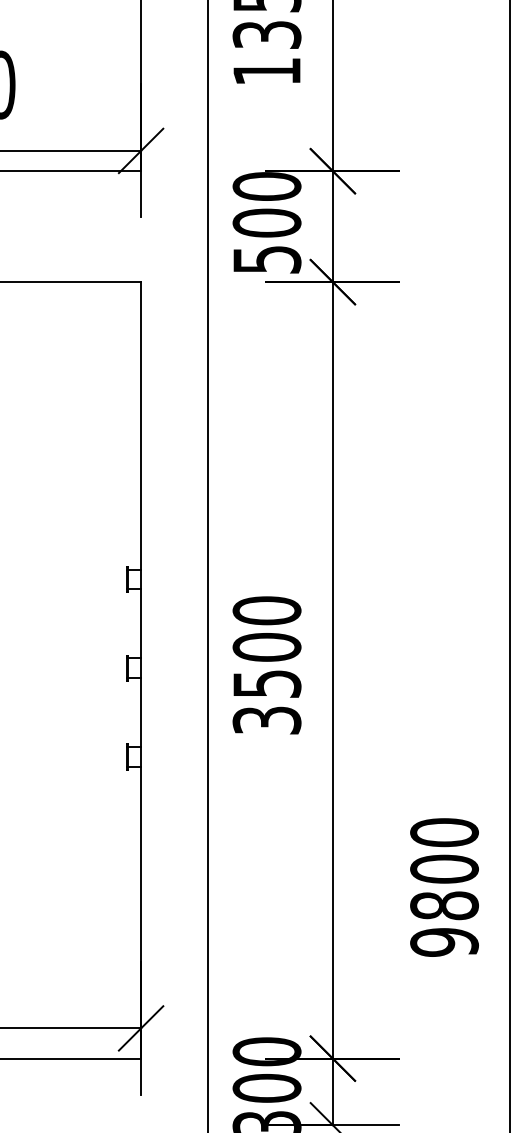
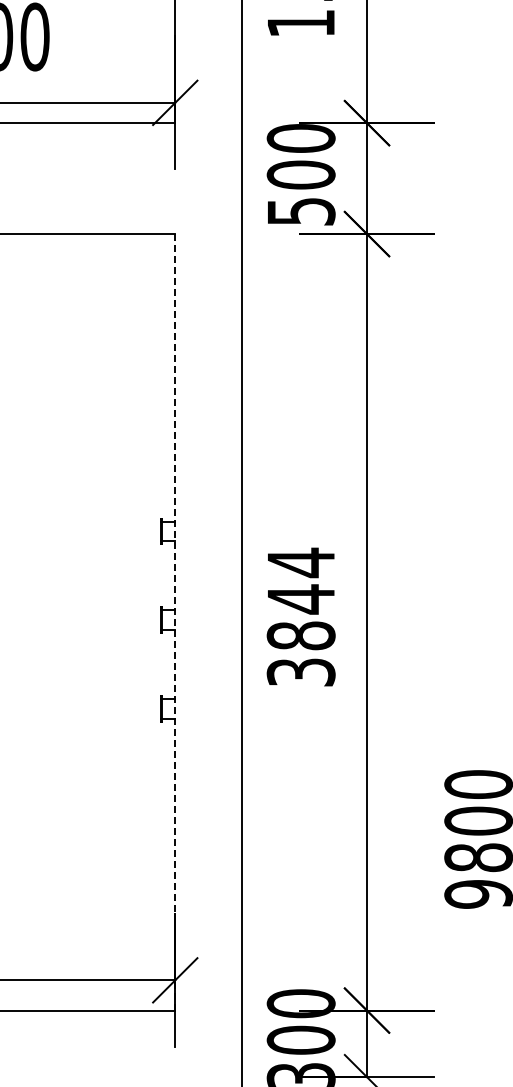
text: (266, 646) -> (300, 598), 3500 -> 3844
line: (141, 670) -> (175, 622), solid -> dashed

